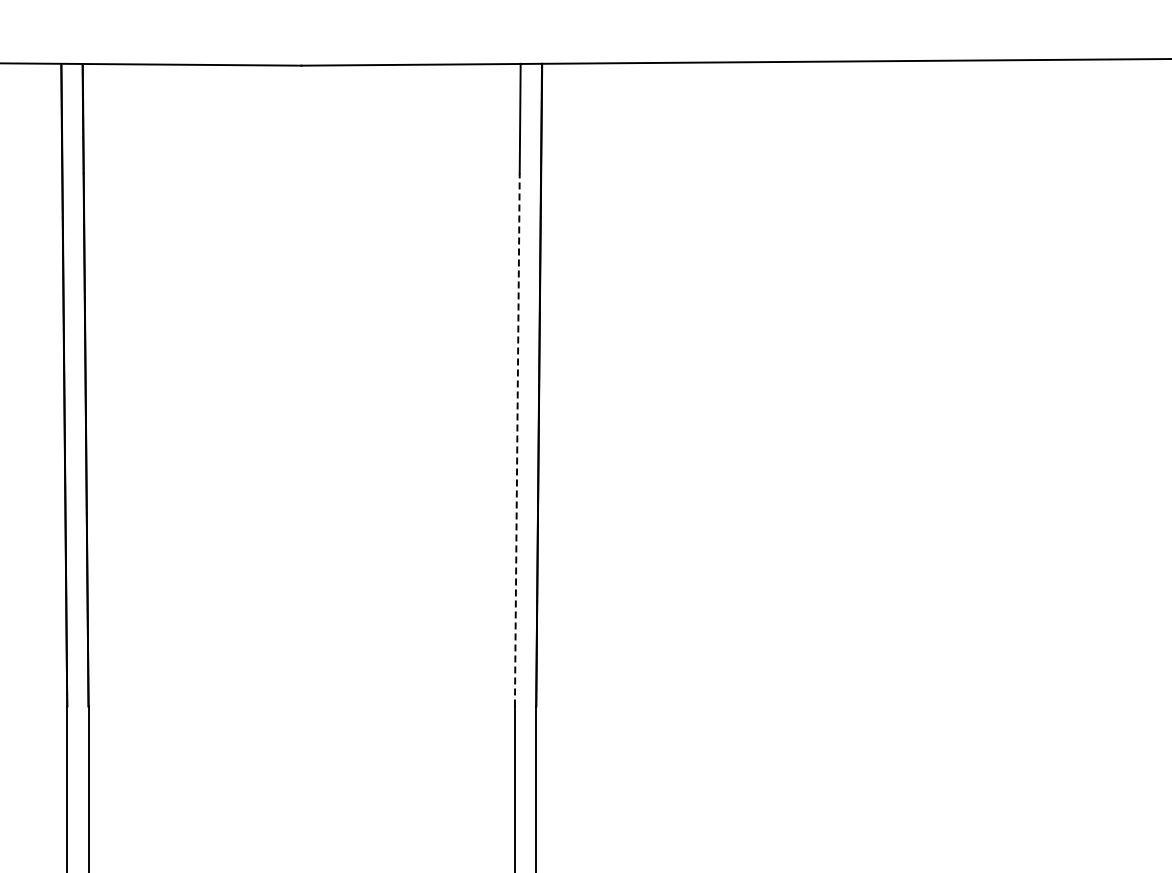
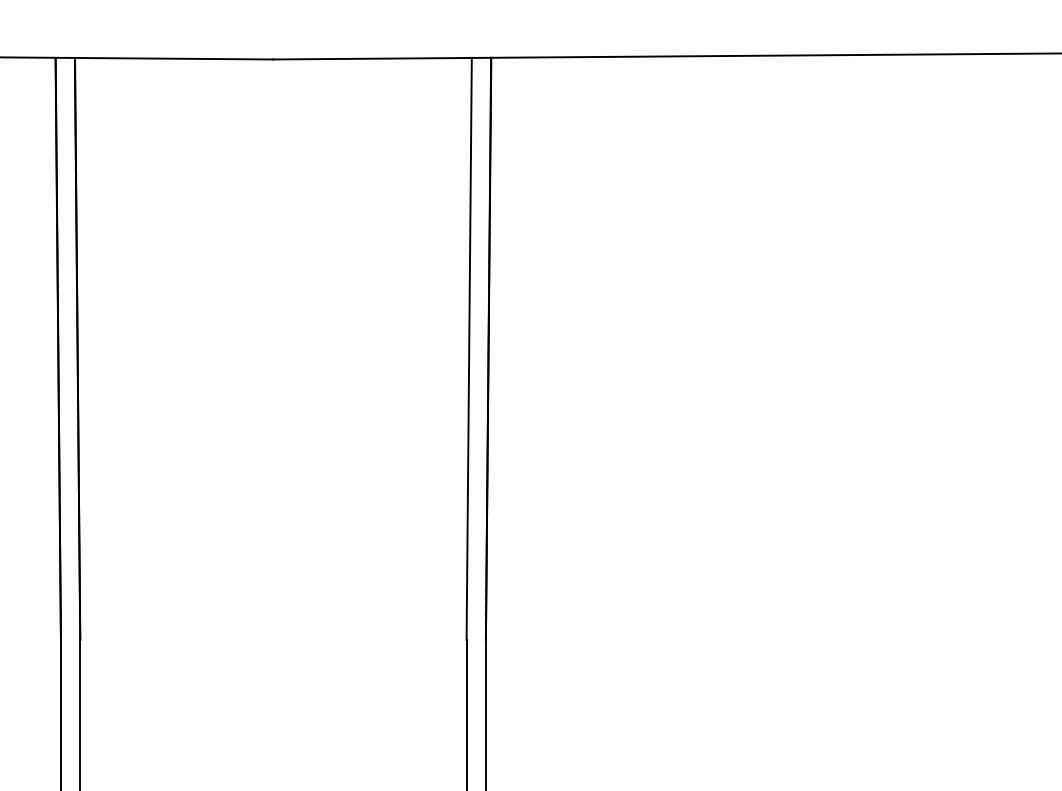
line: (517, 439) -> (468, 398), dashed -> solid

